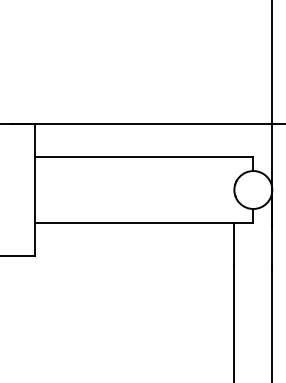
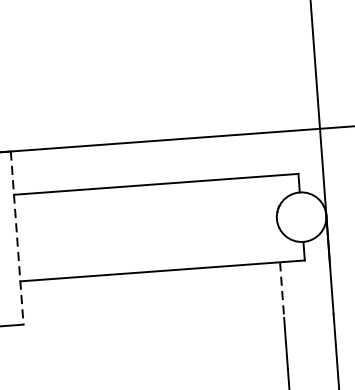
line: (35, 190) -> (17, 238), solid -> dashed
line: (234, 245) -> (282, 291), solid -> dashed

